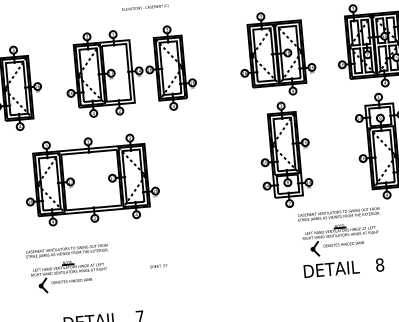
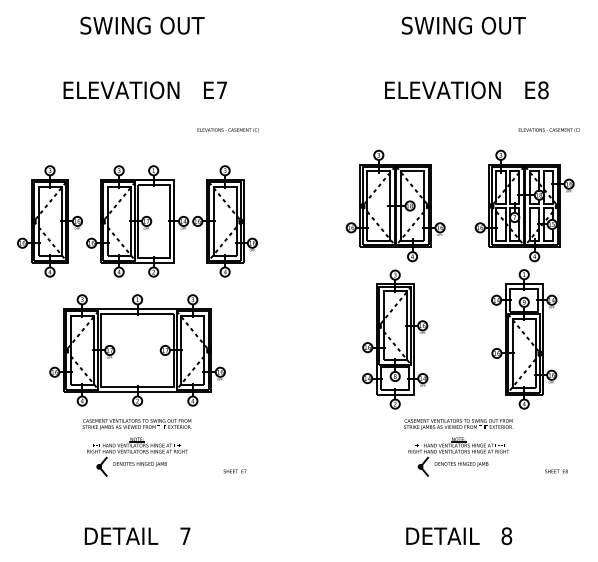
part: (129, 71) -> (171, 221), moved
text: (158, 266) -> (234, 471), moved
part: (68, 268) -> (136, 447), moved
text: (344, 268) -> (459, 536), moved

